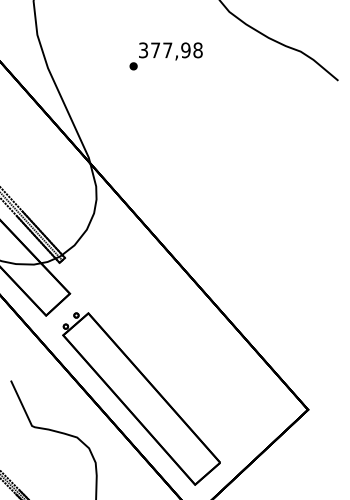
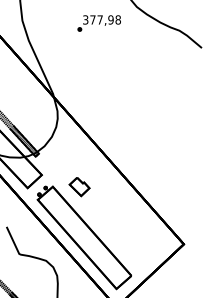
text: (164, 56) -> (98, 23), moved
part: (133, 314) -> (79, 187), added

